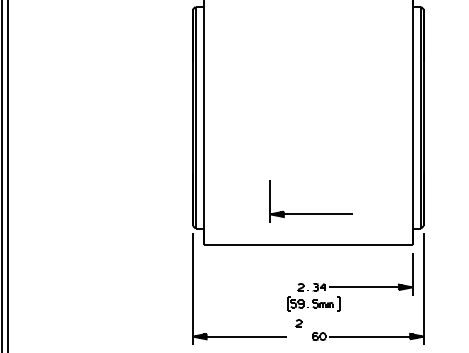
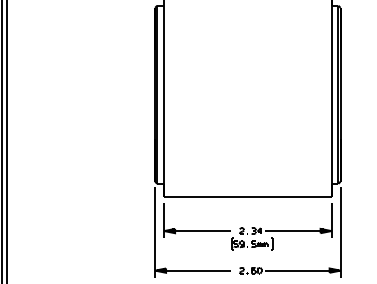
part: (310, 213) -> (196, 230), moved
part: (298, 323) -> (241, 270), moved

